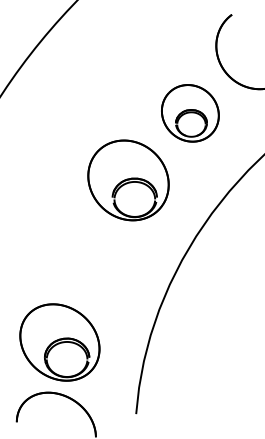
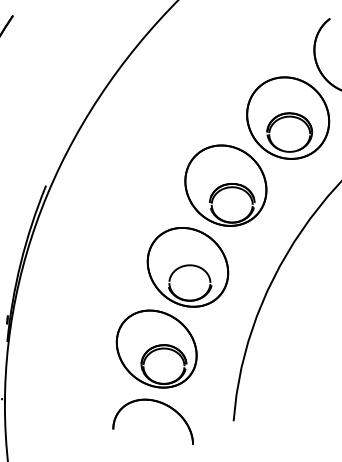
part: (190, 112) -> (288, 117), size x1.43
part: (90, 261) -> (187, 267), added

